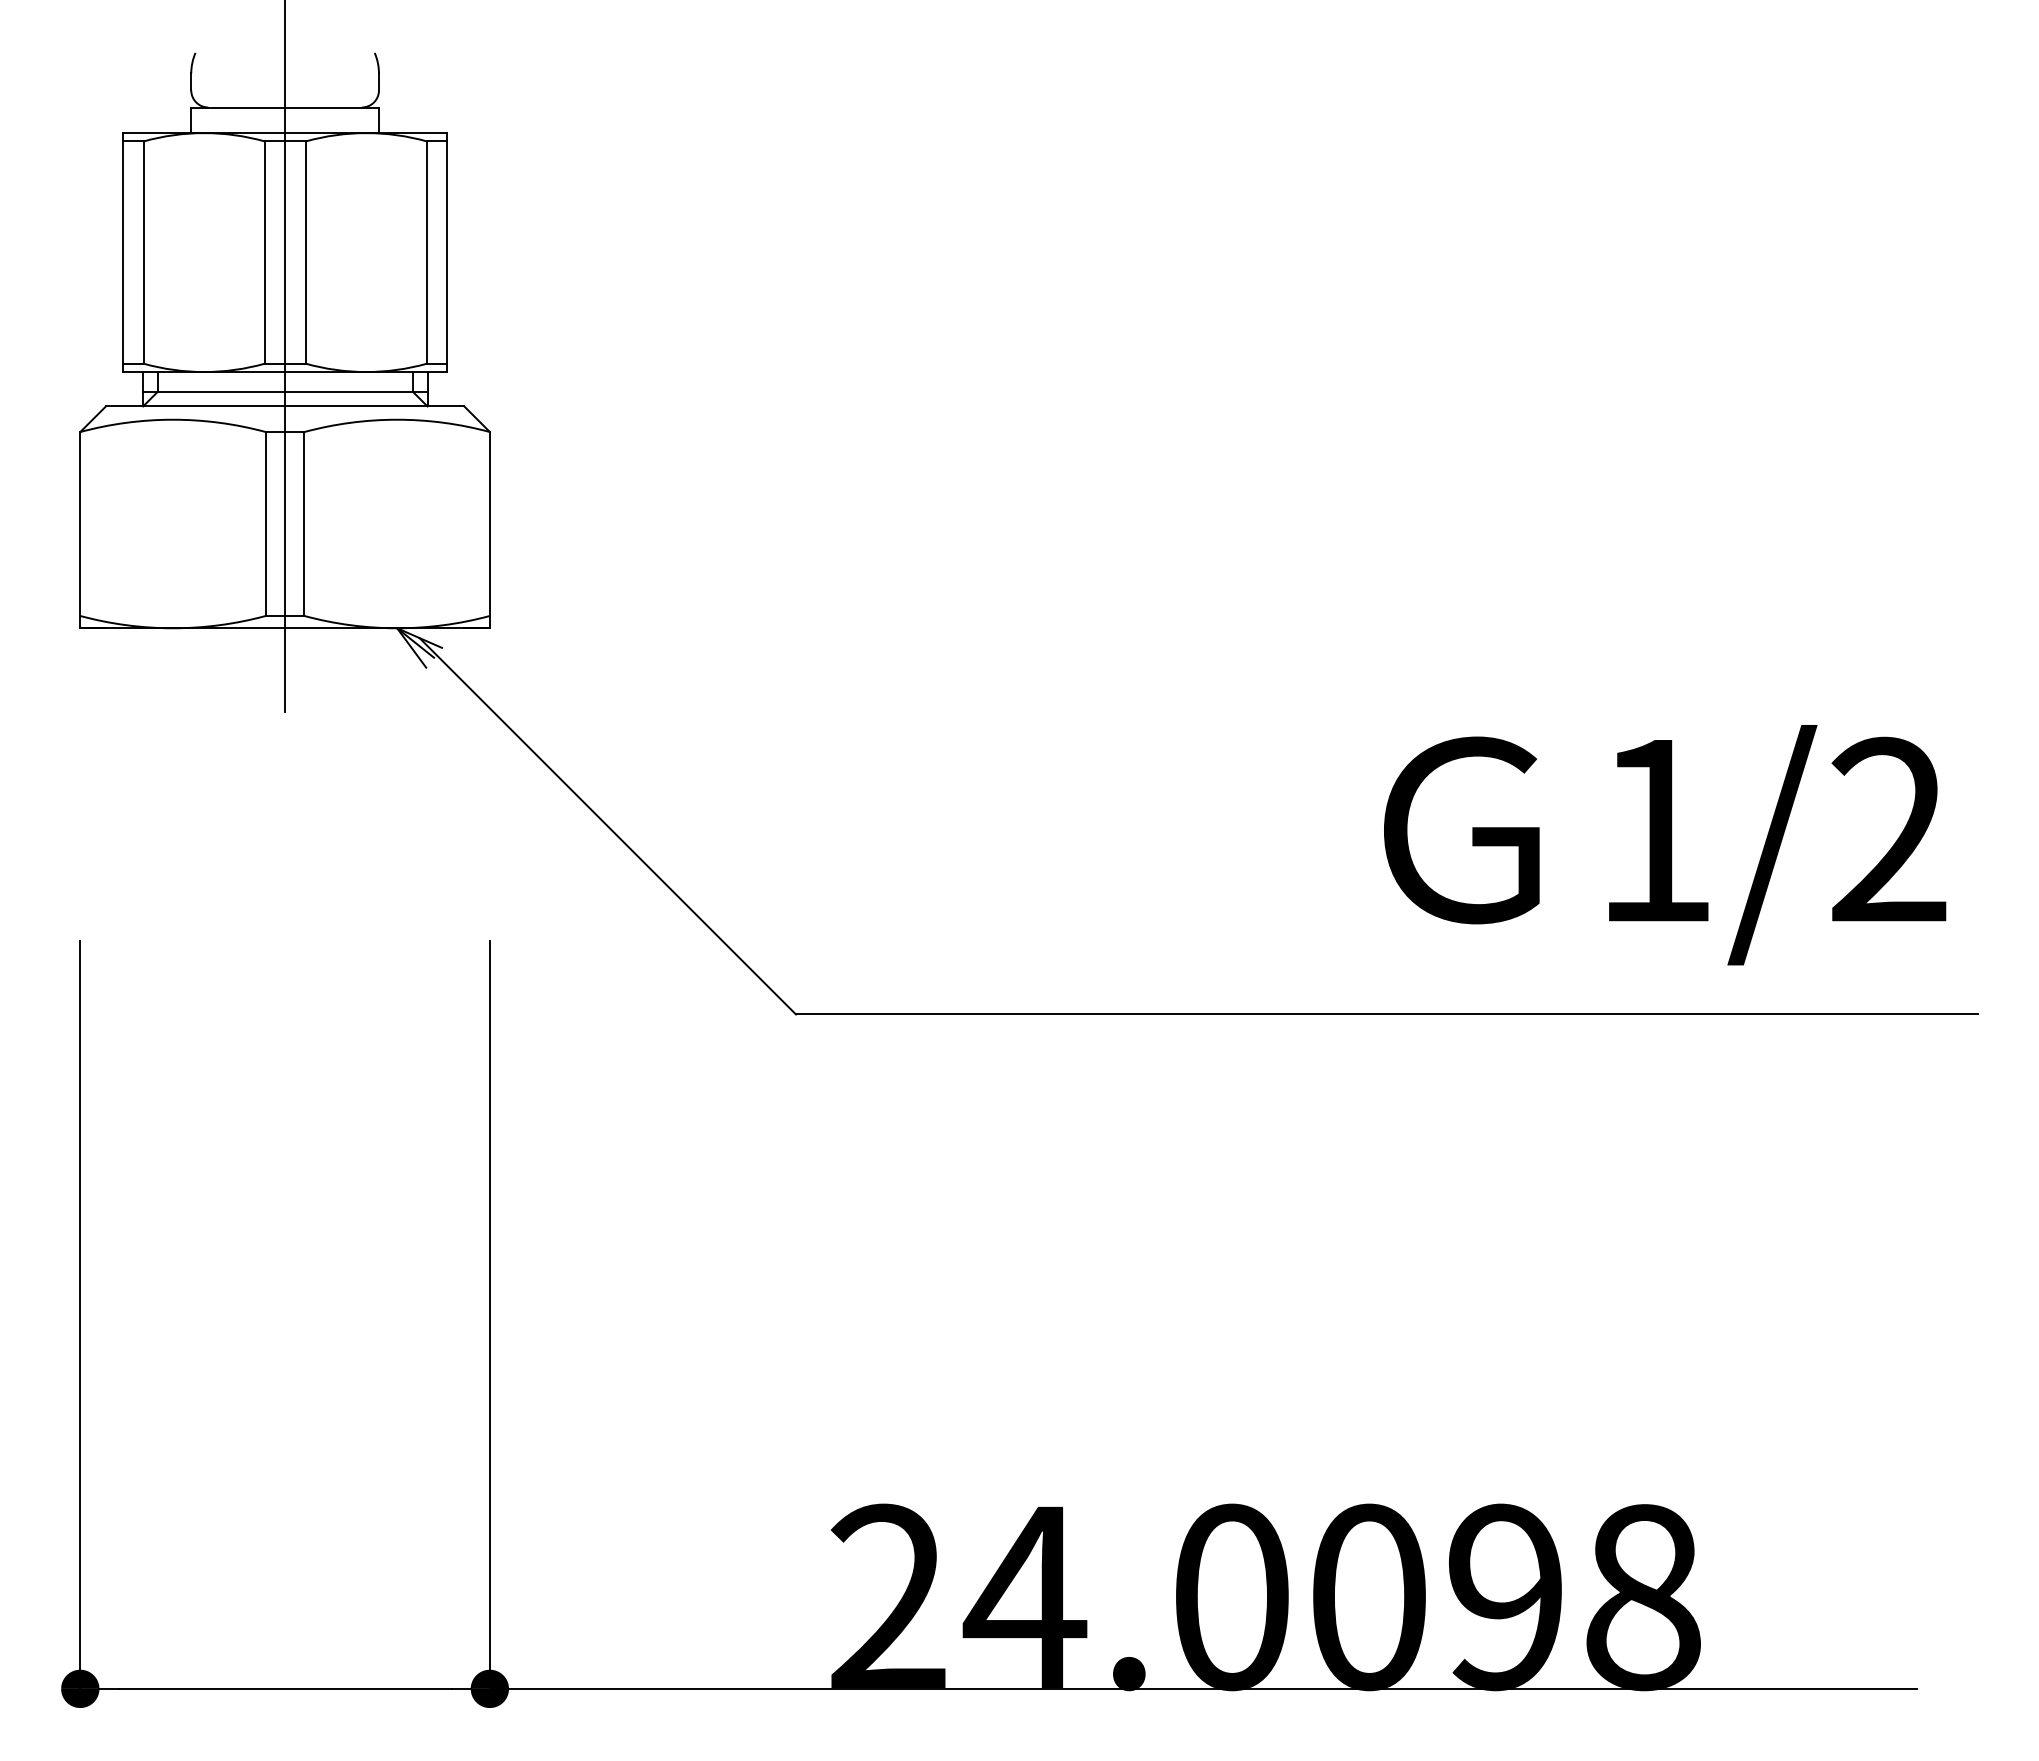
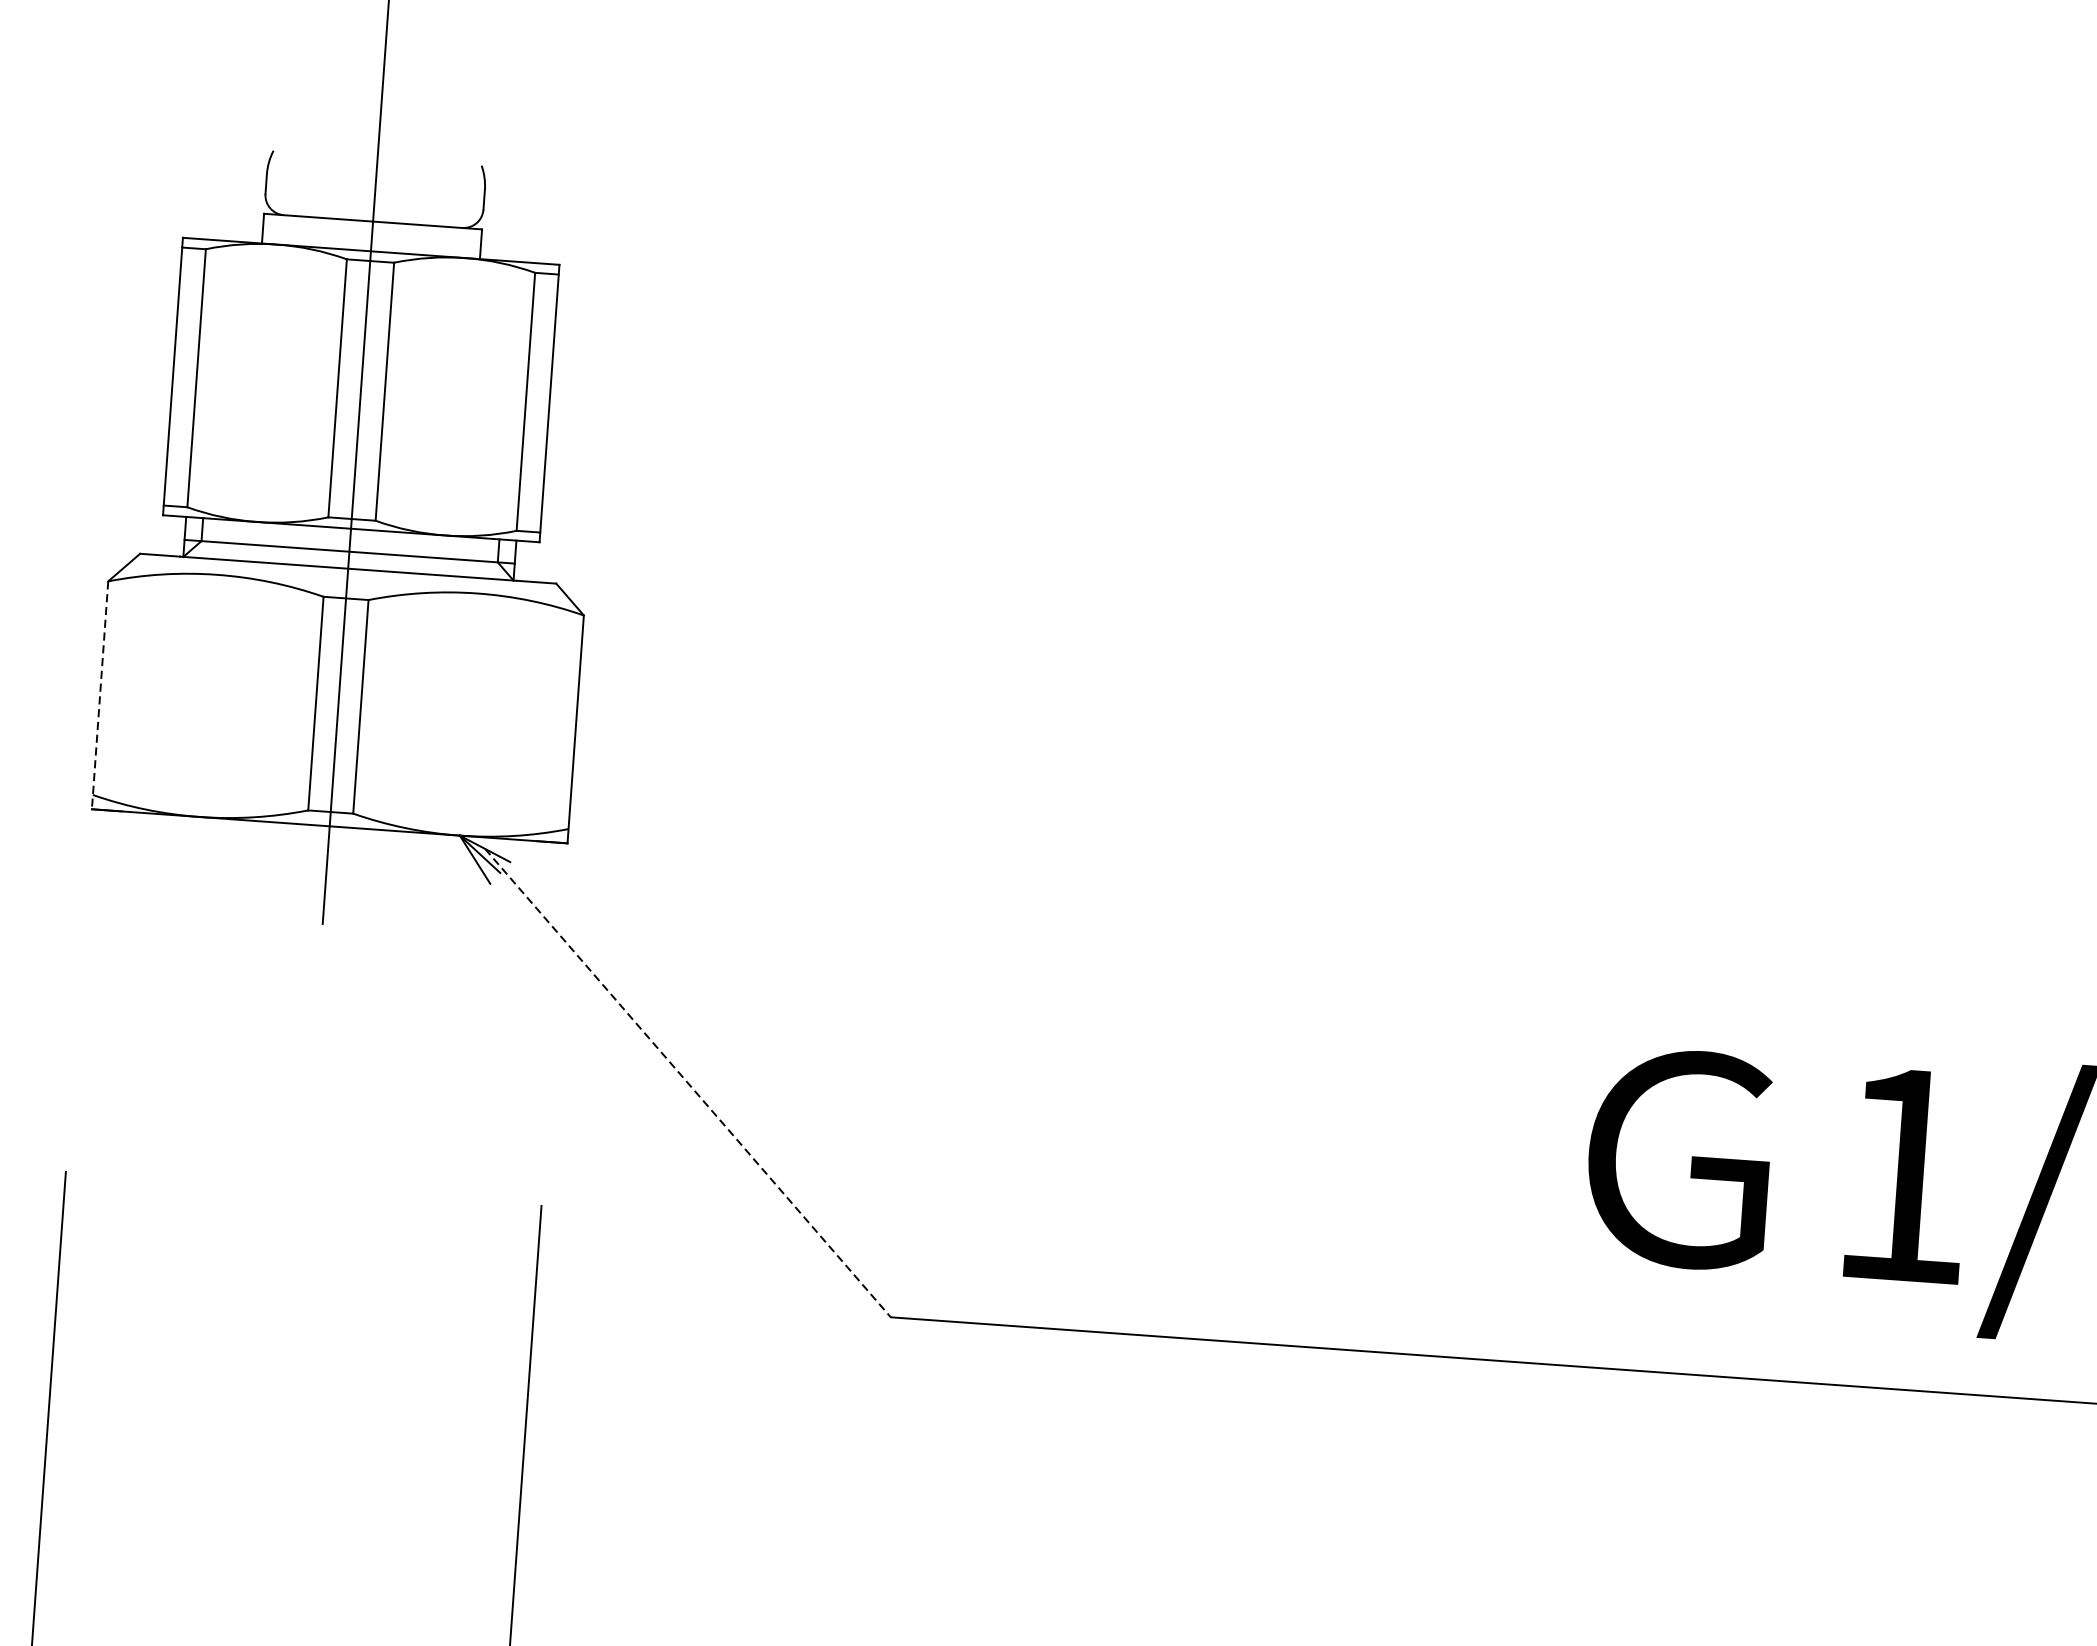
line: (80, 530) -> (100, 695), solid -> dashed
line: (608, 826) -> (688, 1083), solid -> dashed

